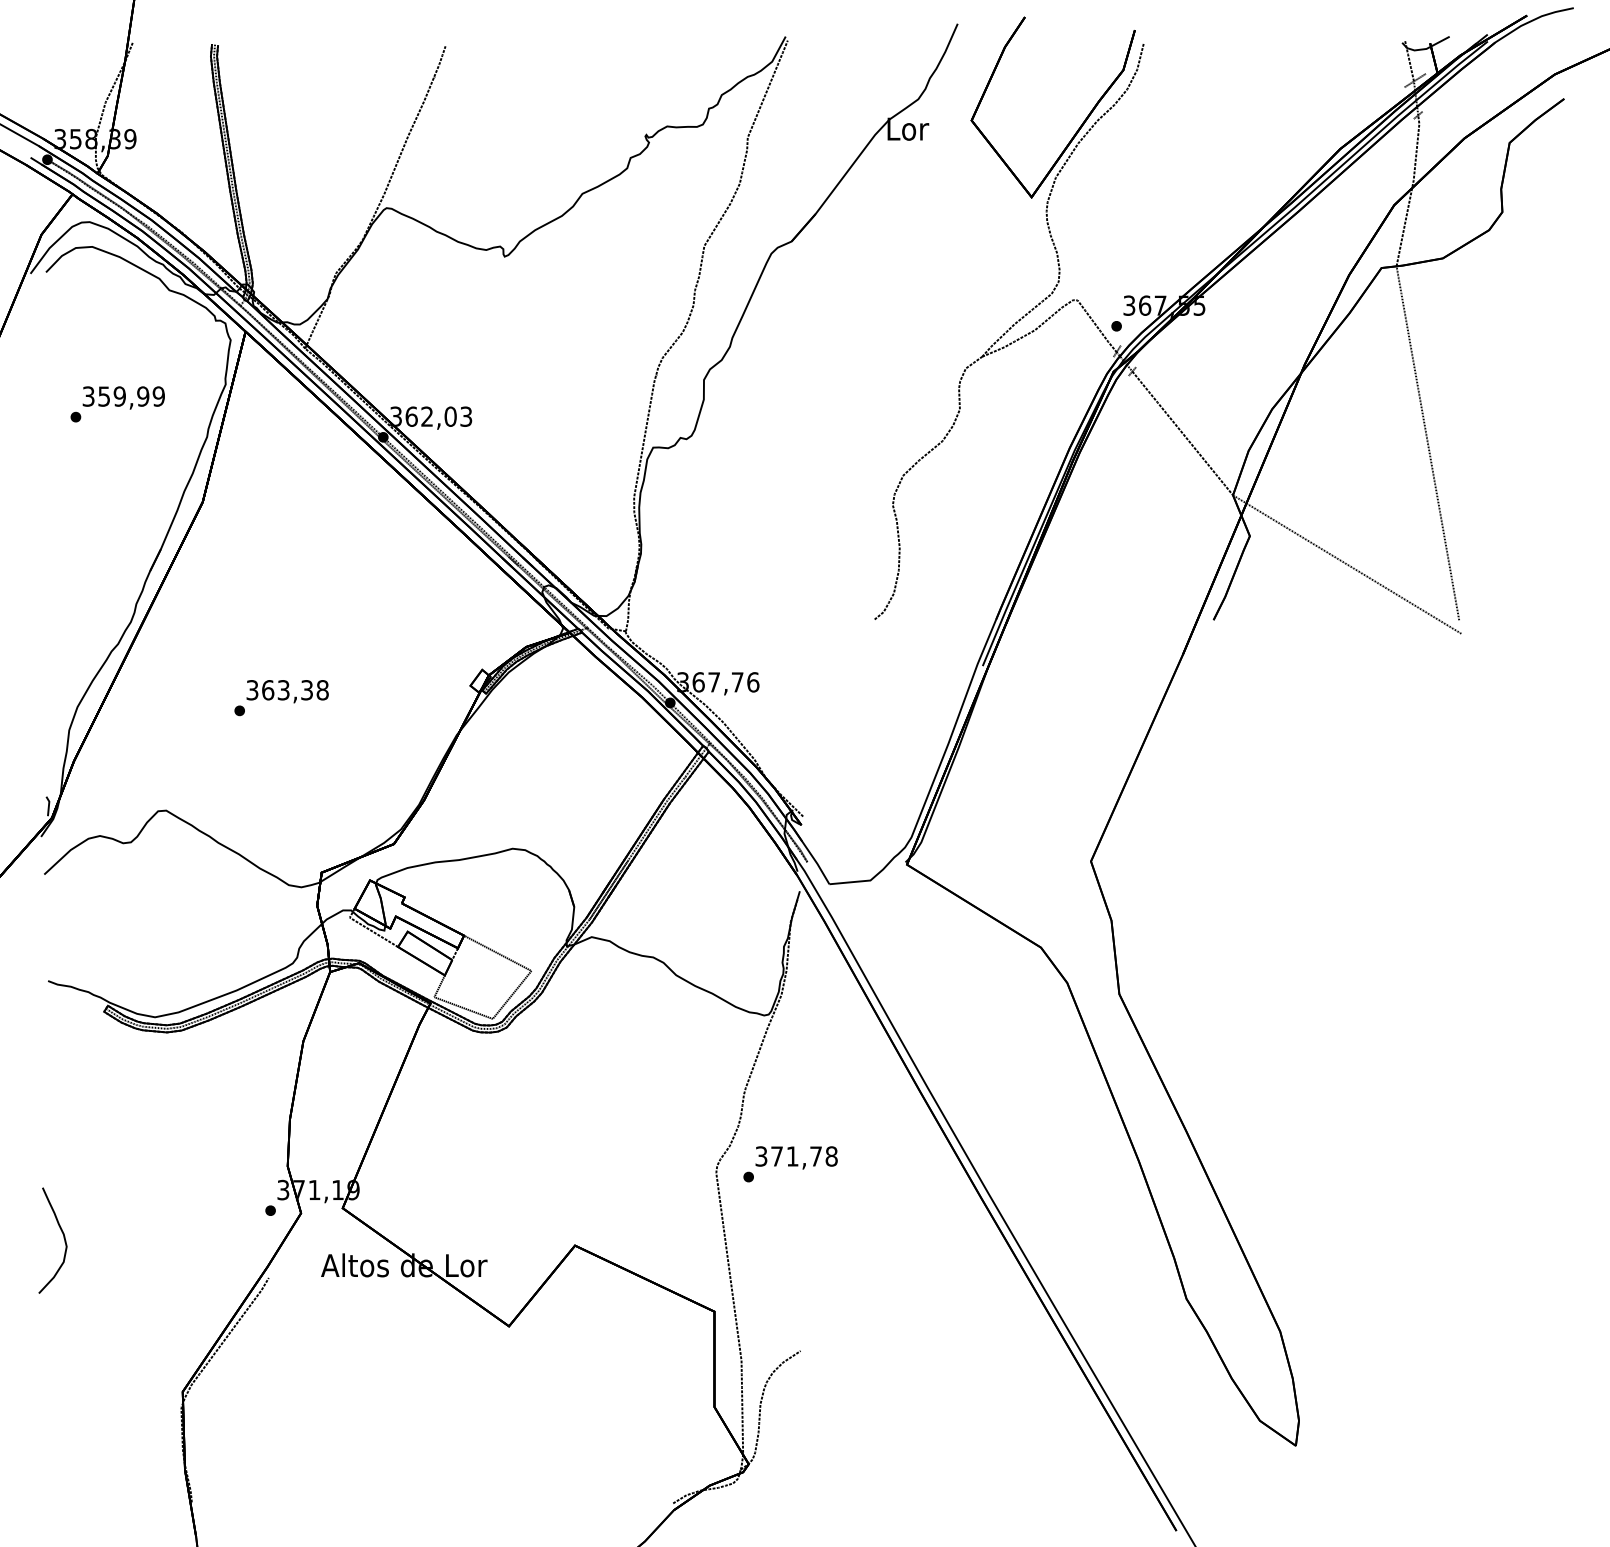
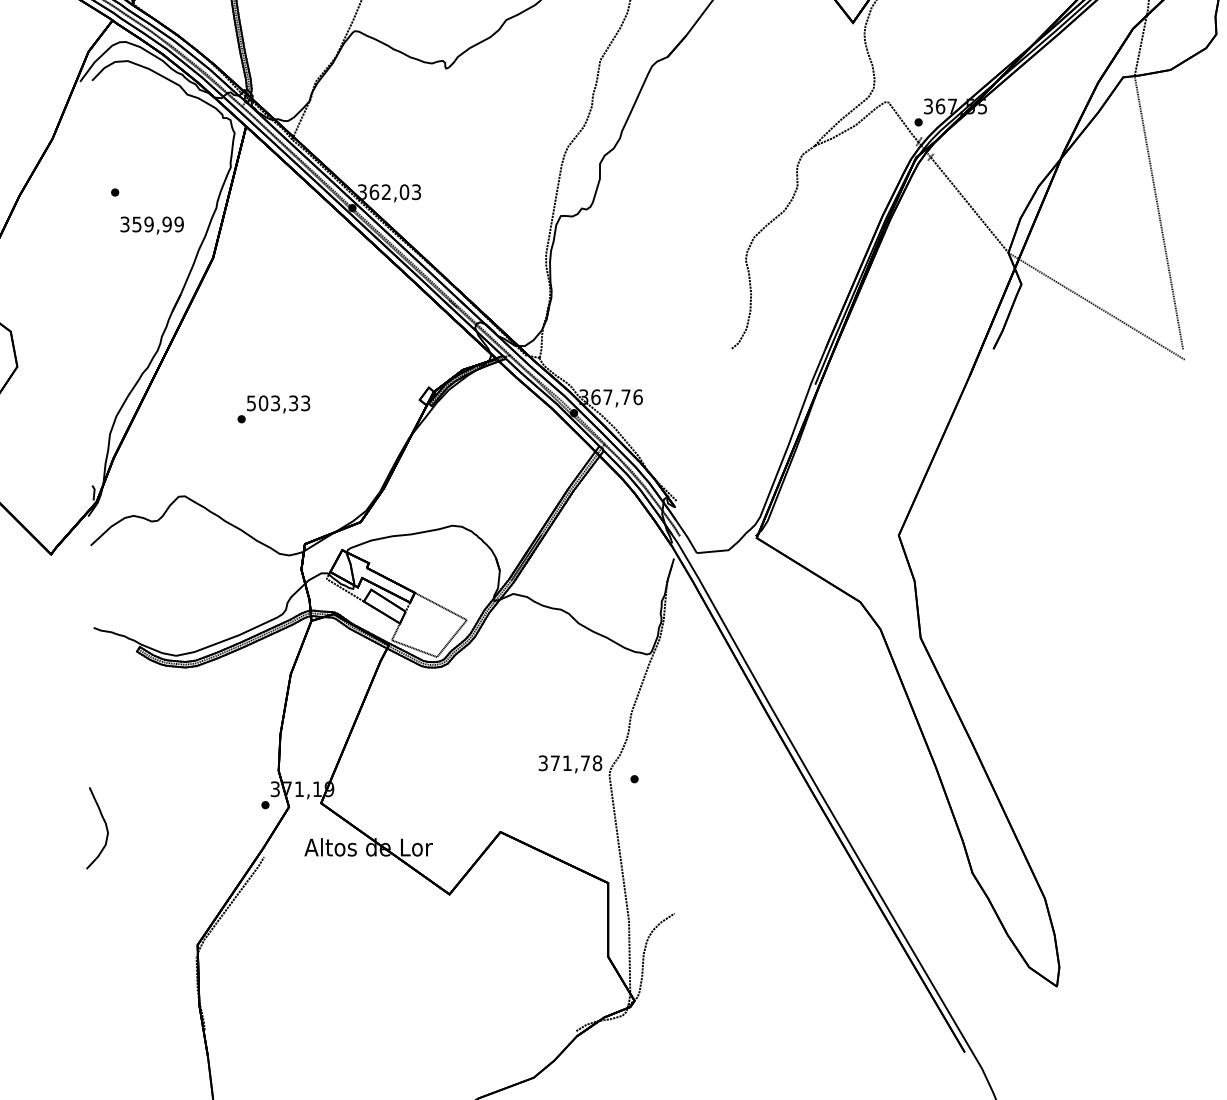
text: (123, 397) -> (151, 225), moved
text: (287, 690) -> (278, 403), 363,38 -> 503,33
text: (796, 1157) -> (570, 764), moved

